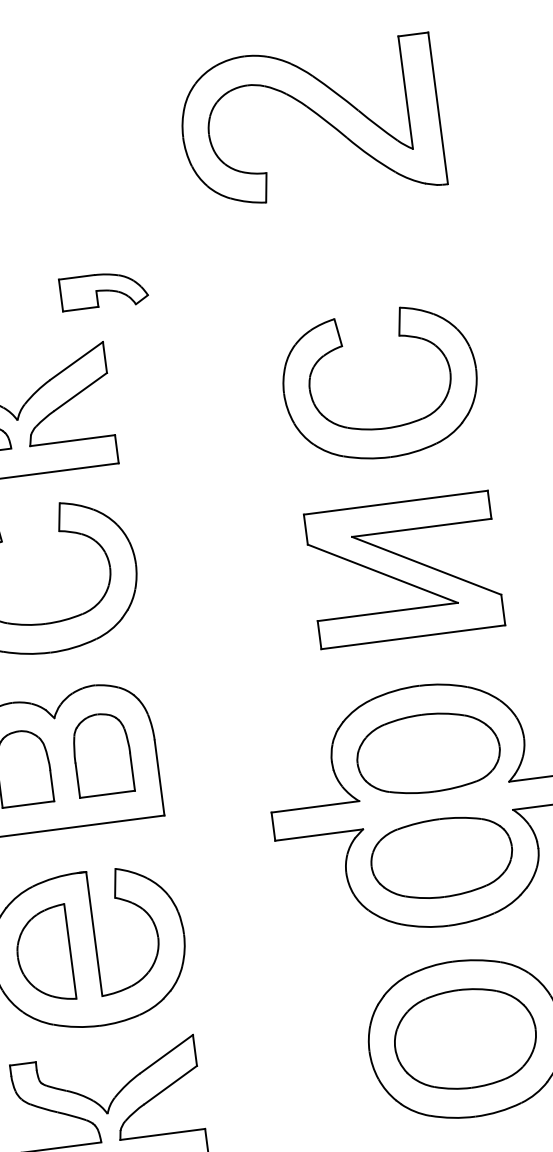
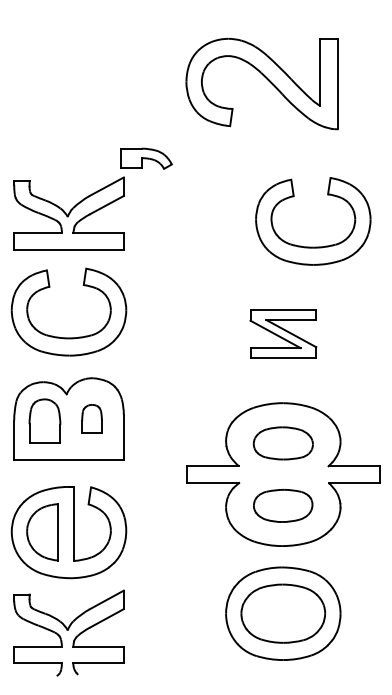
part: (316, 116) -> (266, 79), moved
part: (104, 290) -> (146, 158), moved
part: (386, 426) -> (313, 246), moved
part: (404, 568) -> (283, 333), size x0.6
part: (101, 753) -> (91, 418), size x0.6
part: (428, 753) -> (283, 443), size x0.7
part: (440, 857) -> (282, 505), size x0.7

